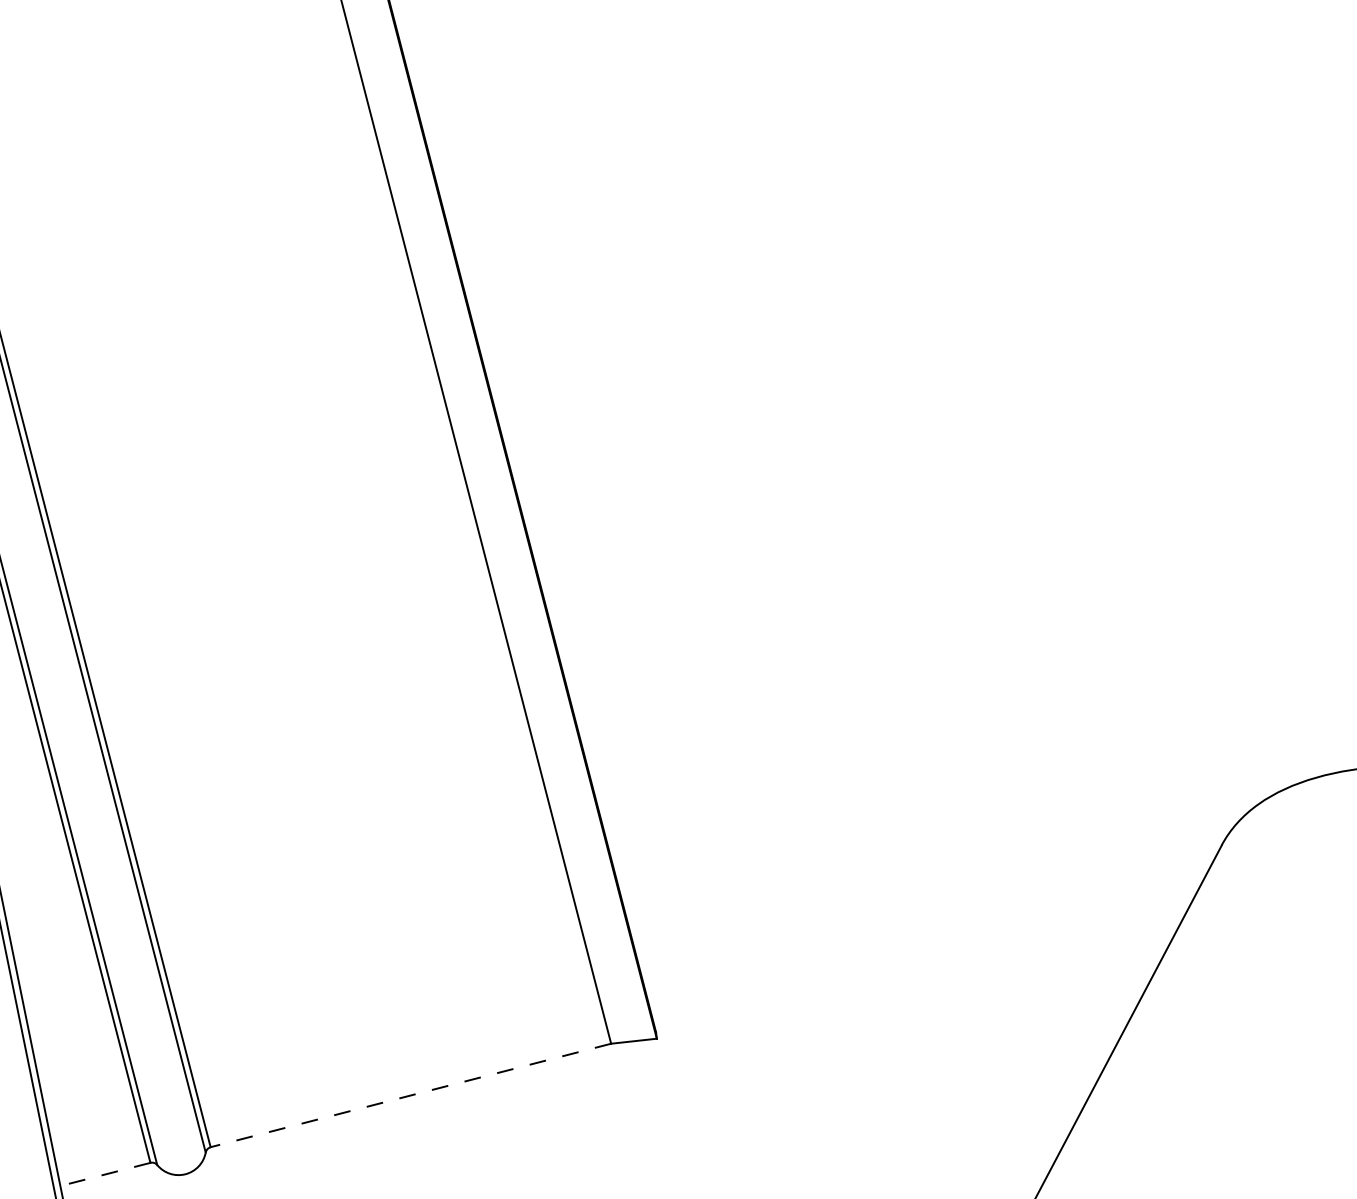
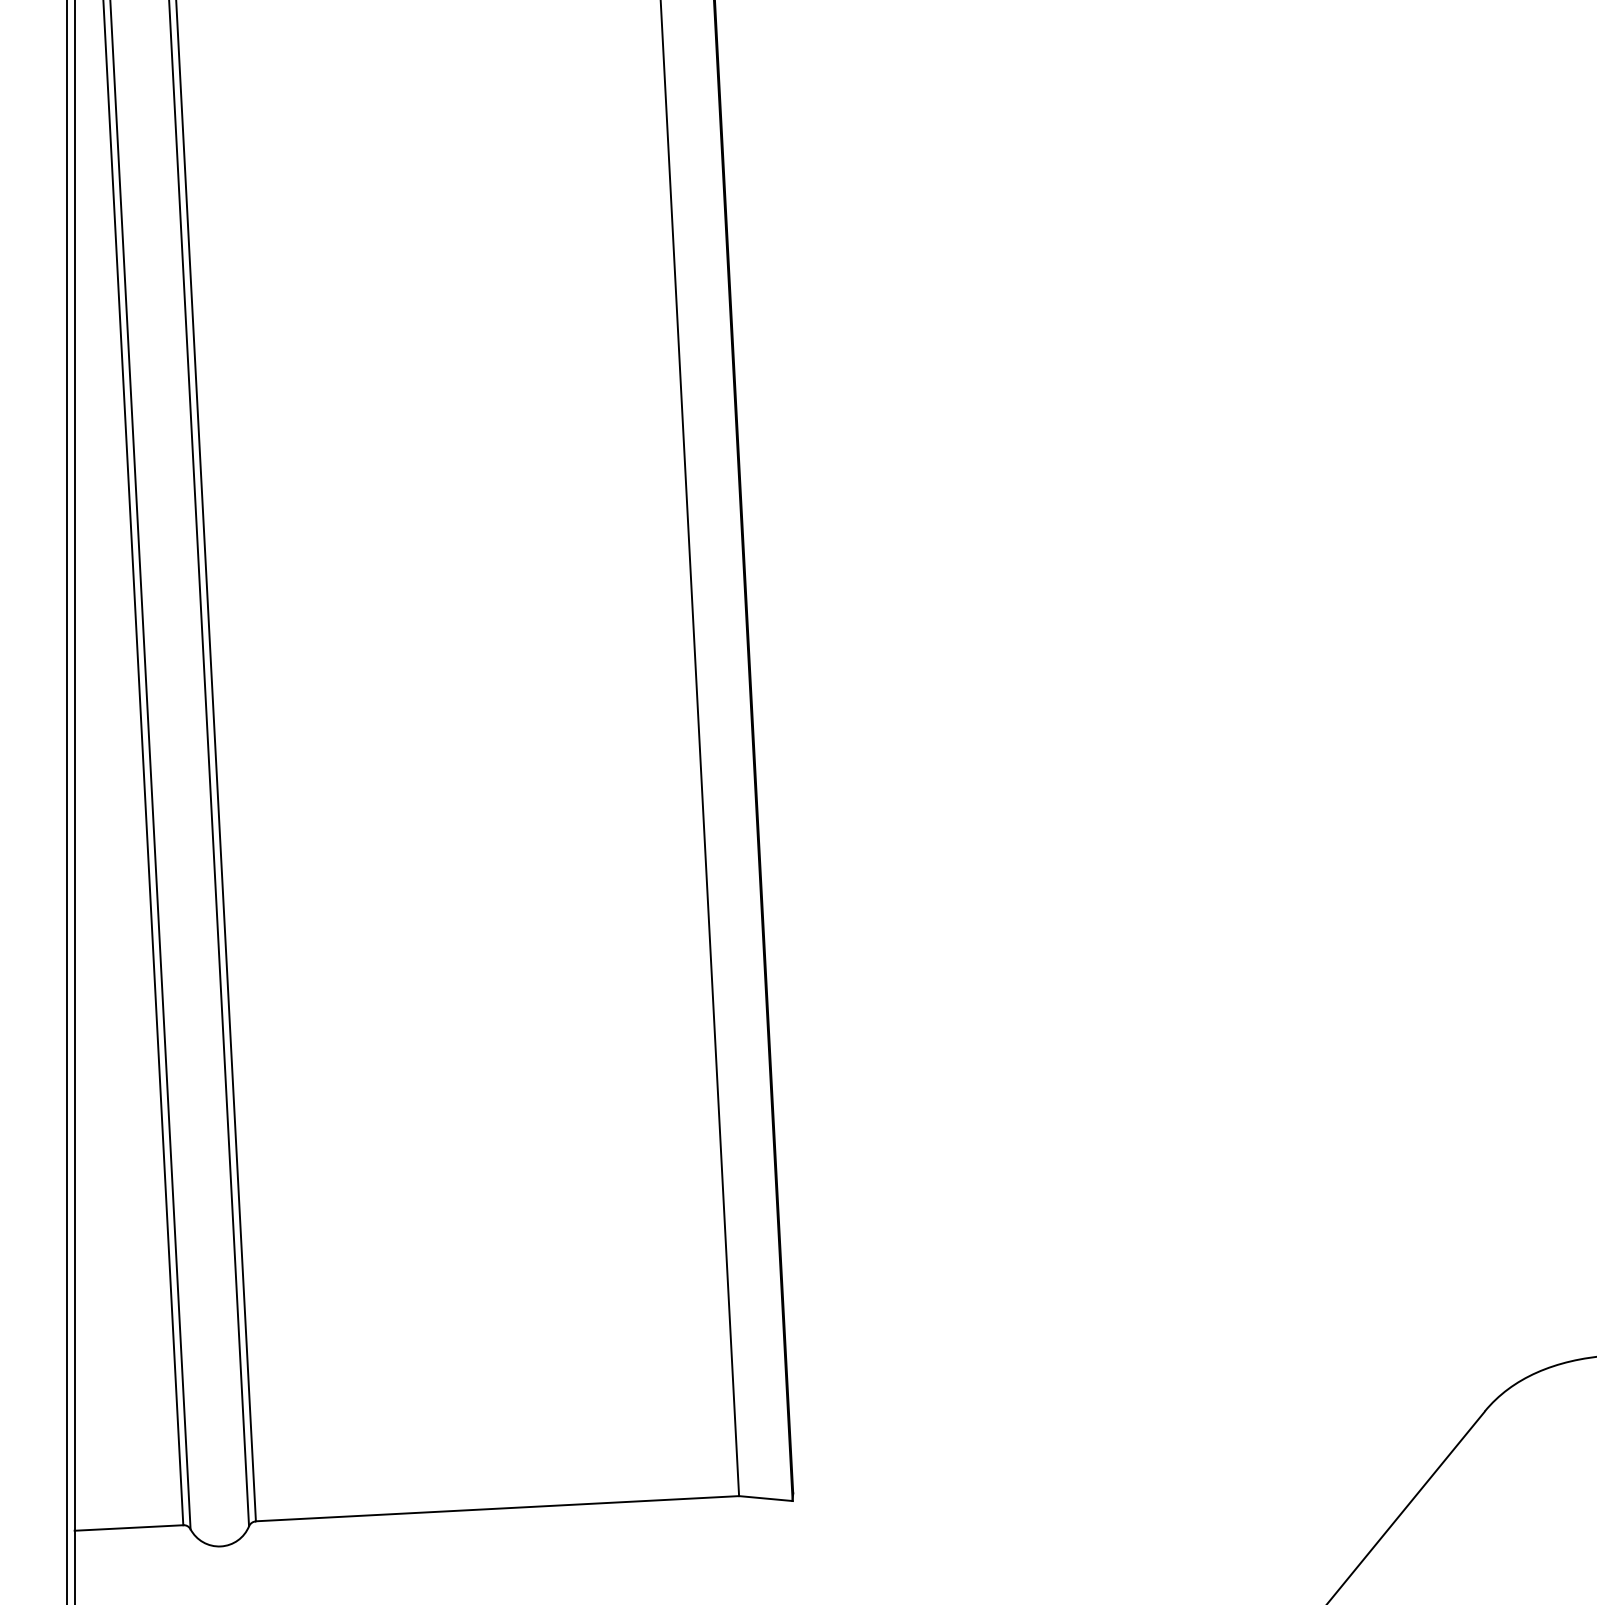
line: (410, 1095) -> (497, 1508), dashed -> solid
line: (105, 1174) -> (128, 1528), dashed -> solid

